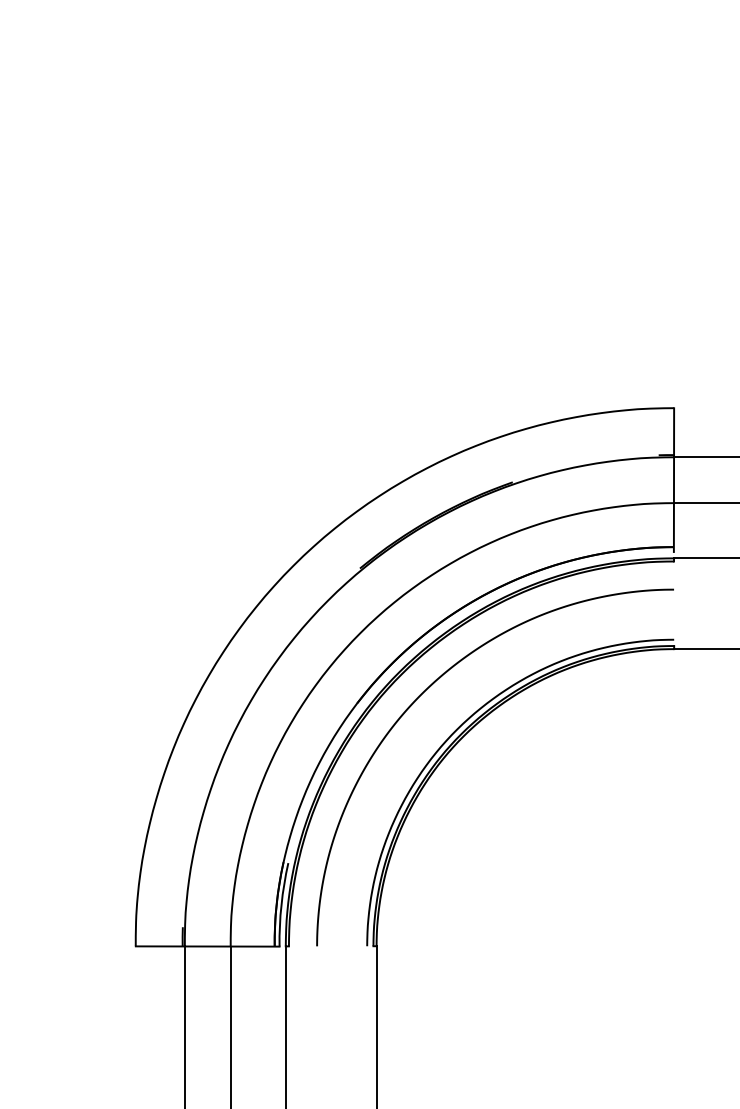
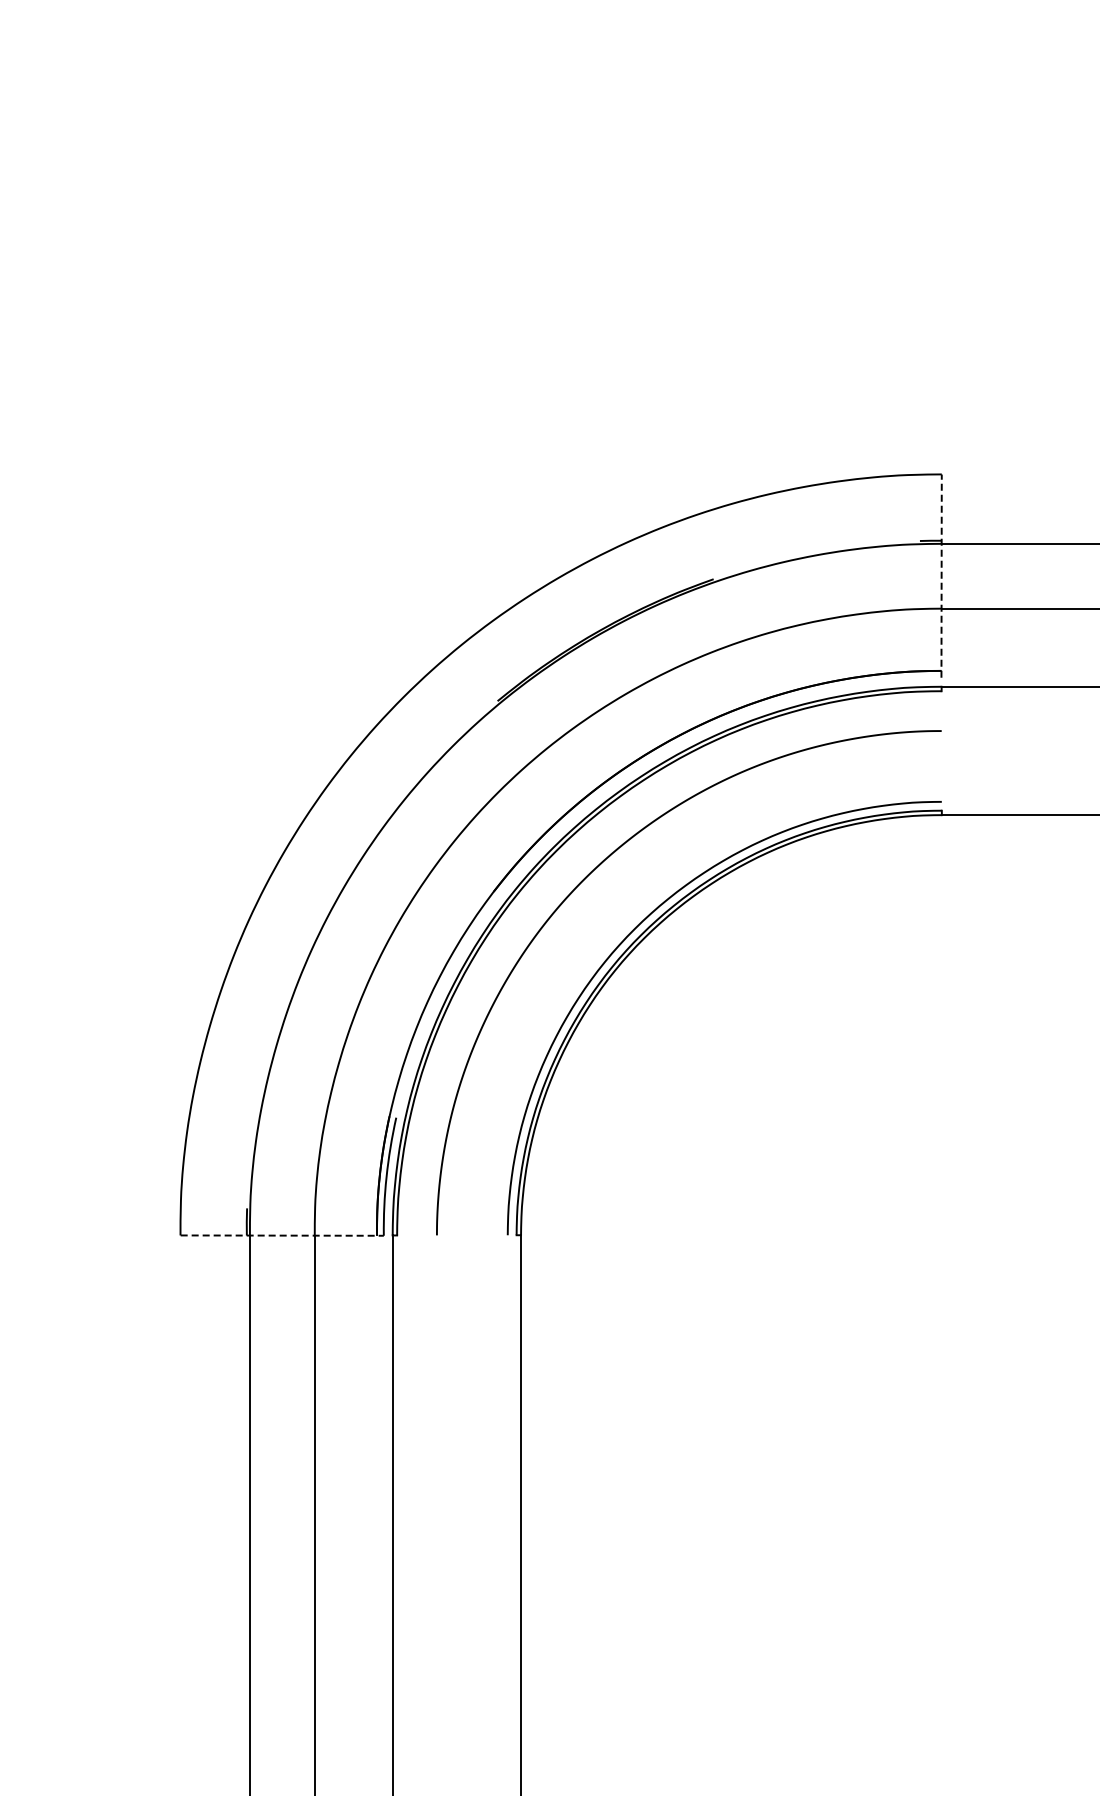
line: (673, 480) -> (941, 576), solid -> dashed
line: (207, 946) -> (282, 1235), solid -> dashed

